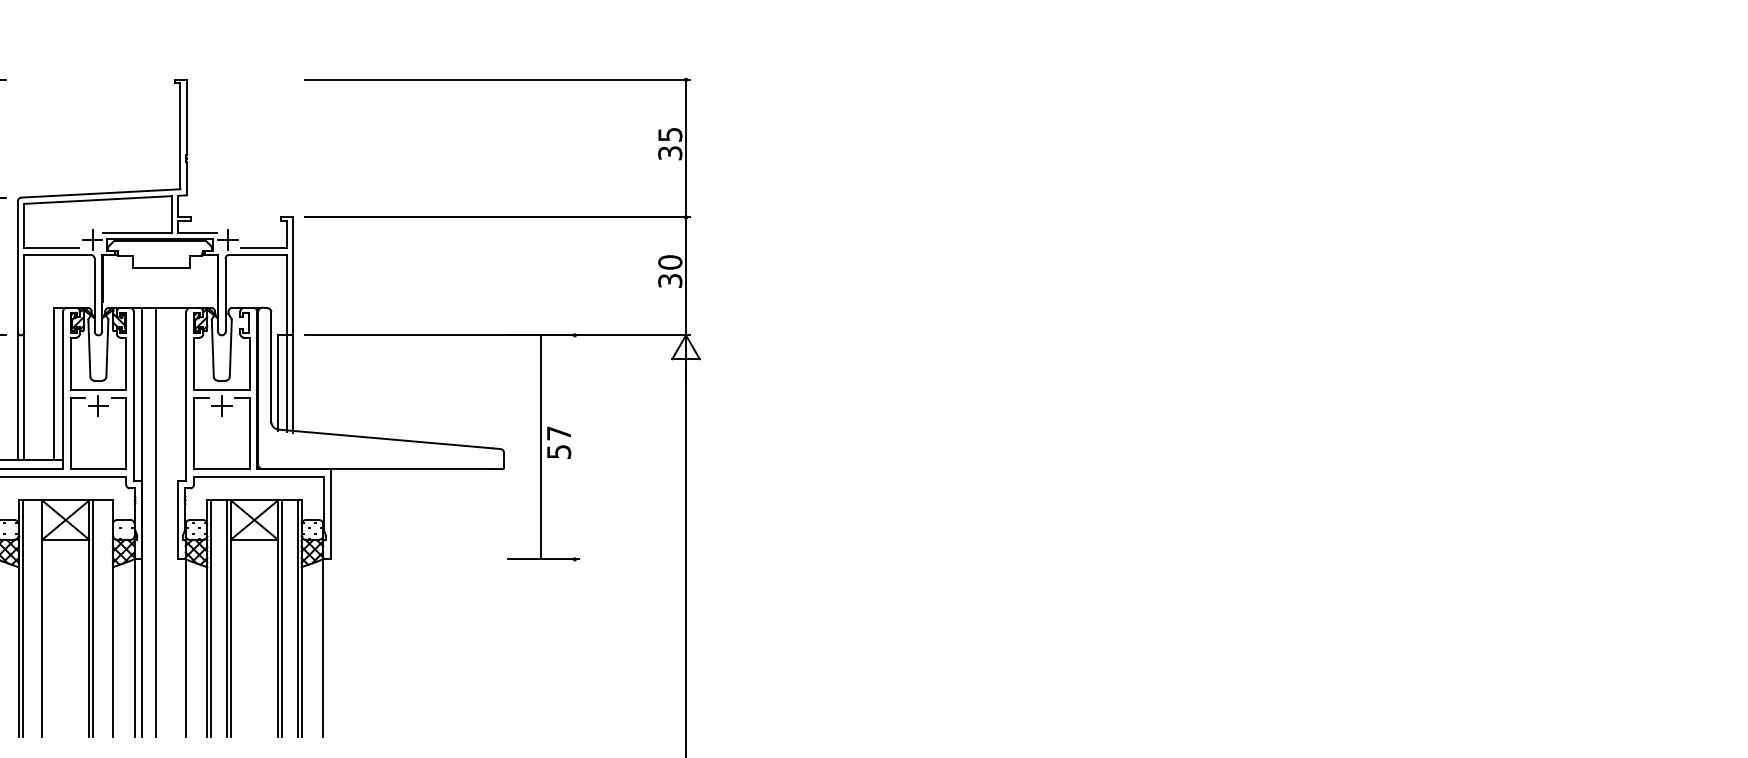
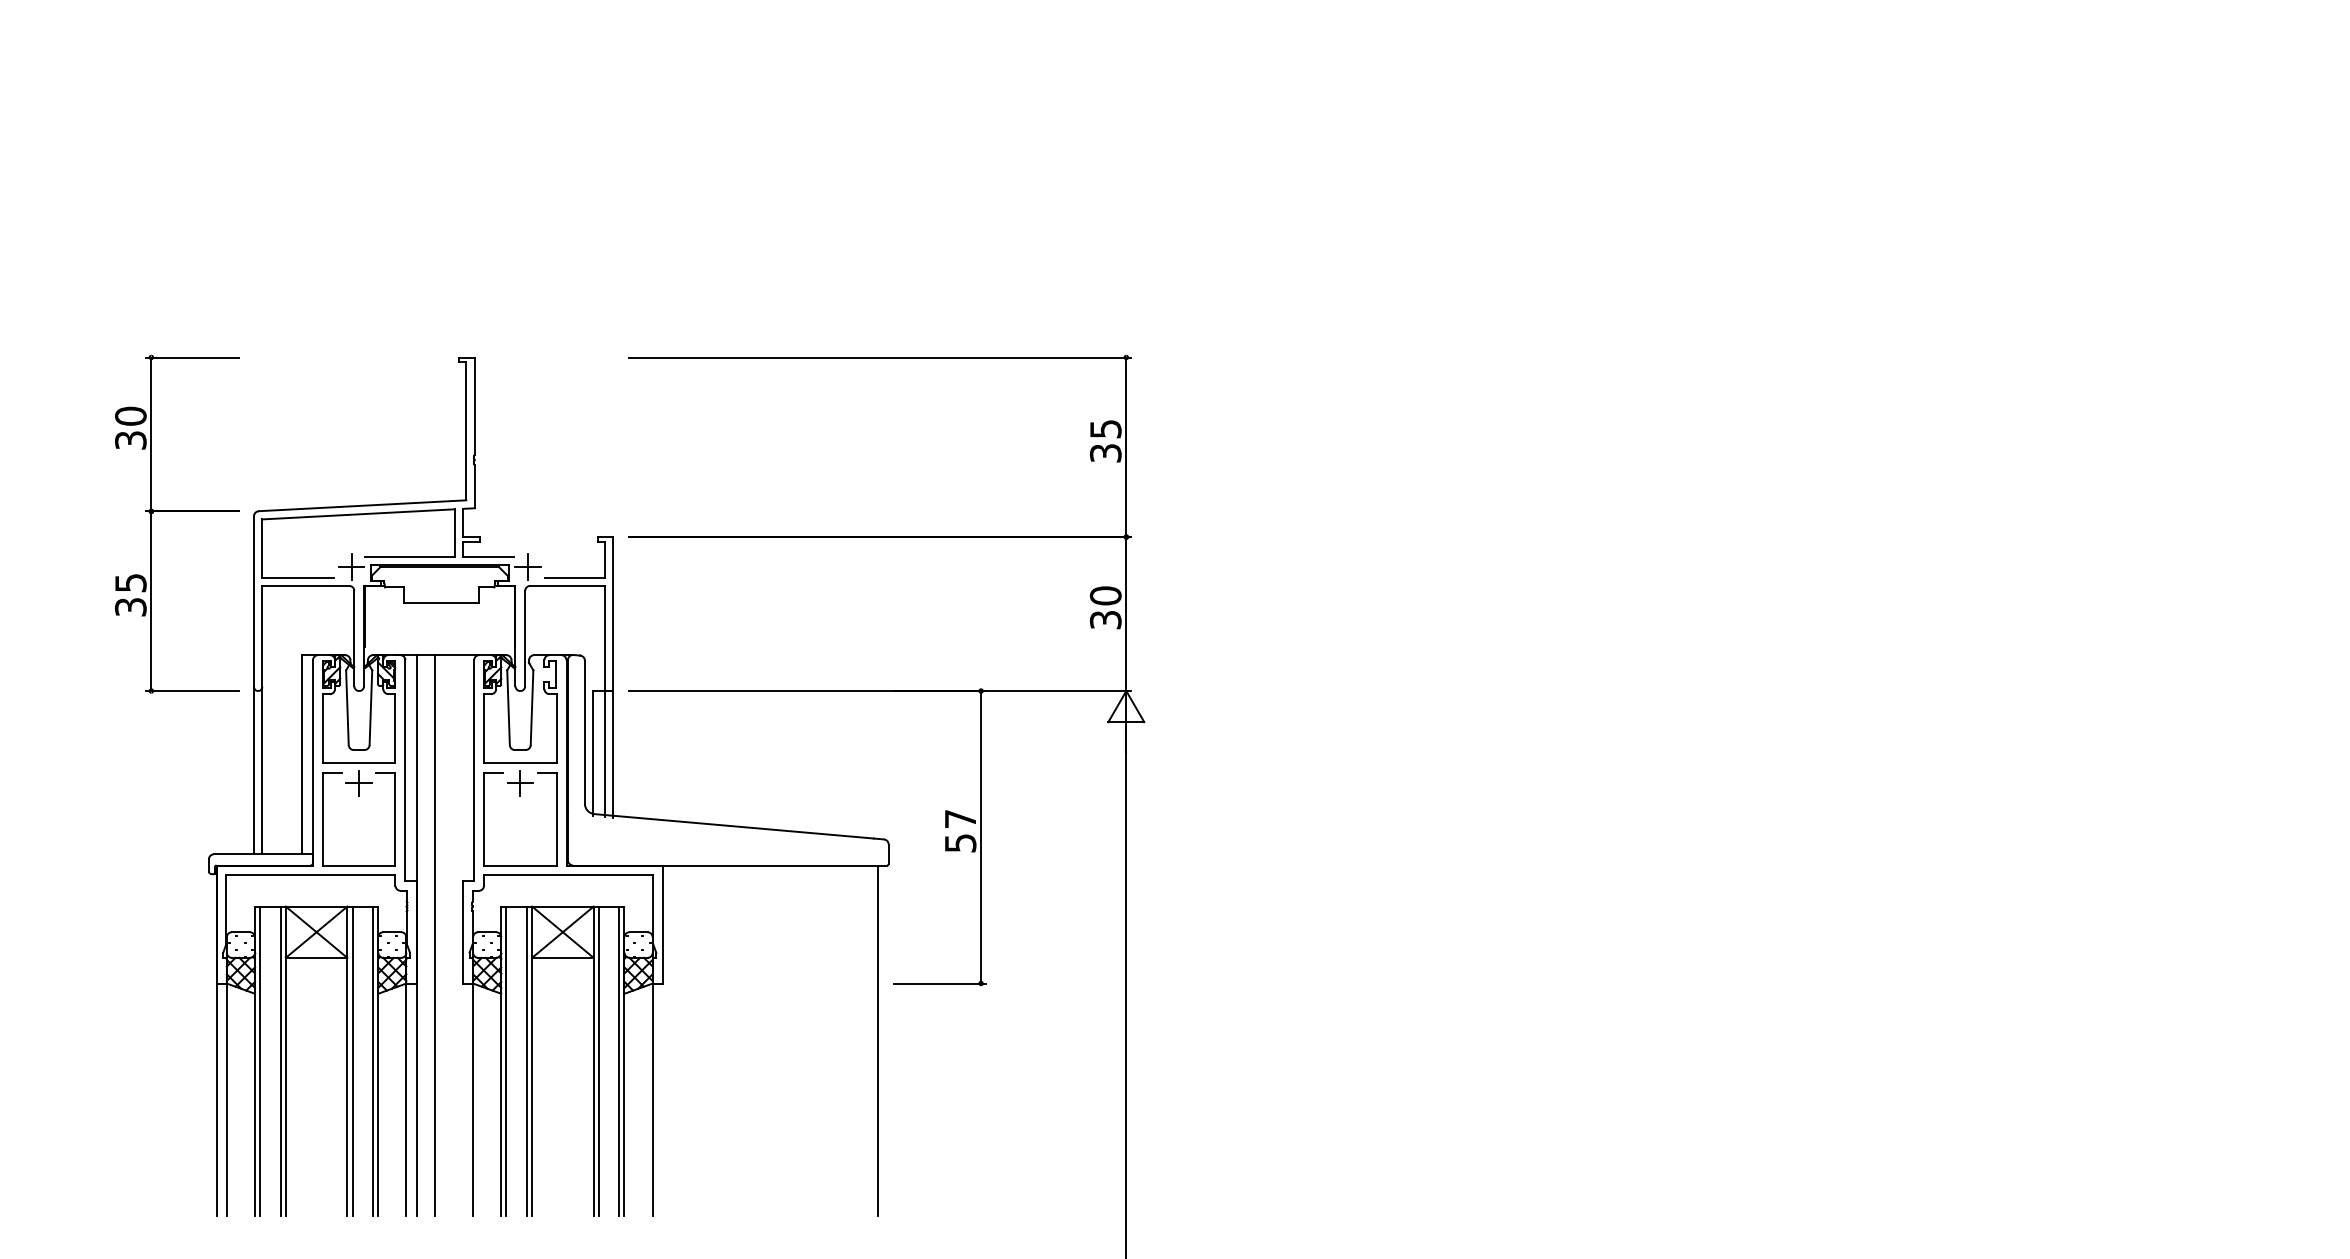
line: (541, 447) -> (981, 837), moved
line: (496, 603) -> (878, 1040), added
line: (38, 618) -> (280, 1060), added
line: (109, 618) -> (373, 1060), added

